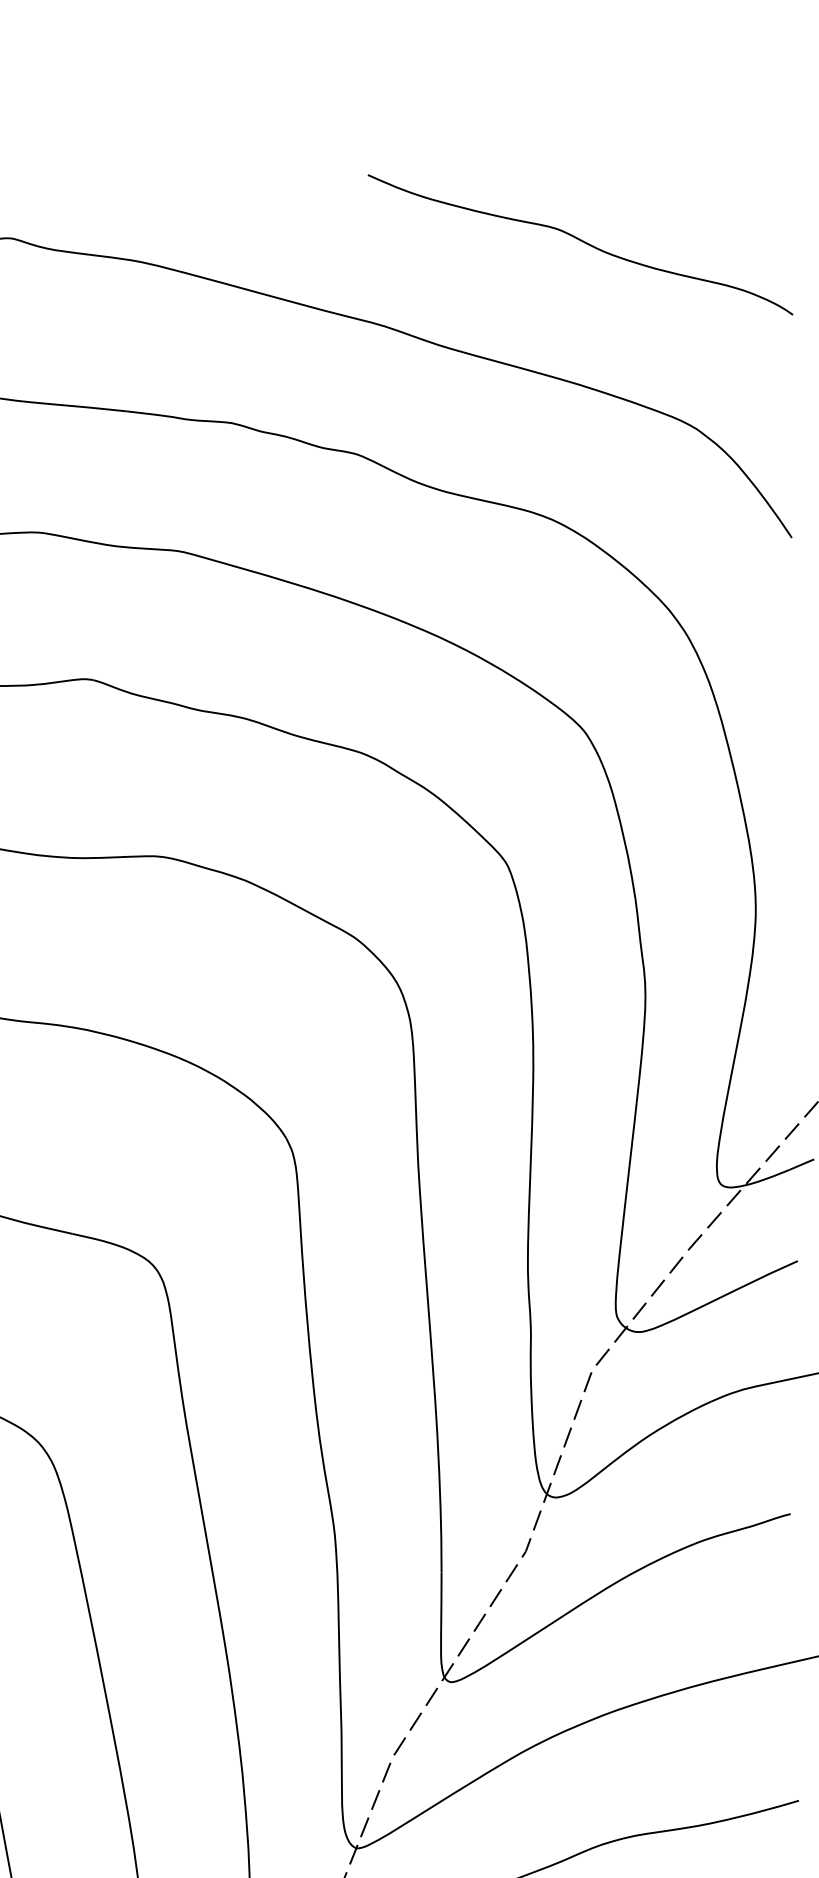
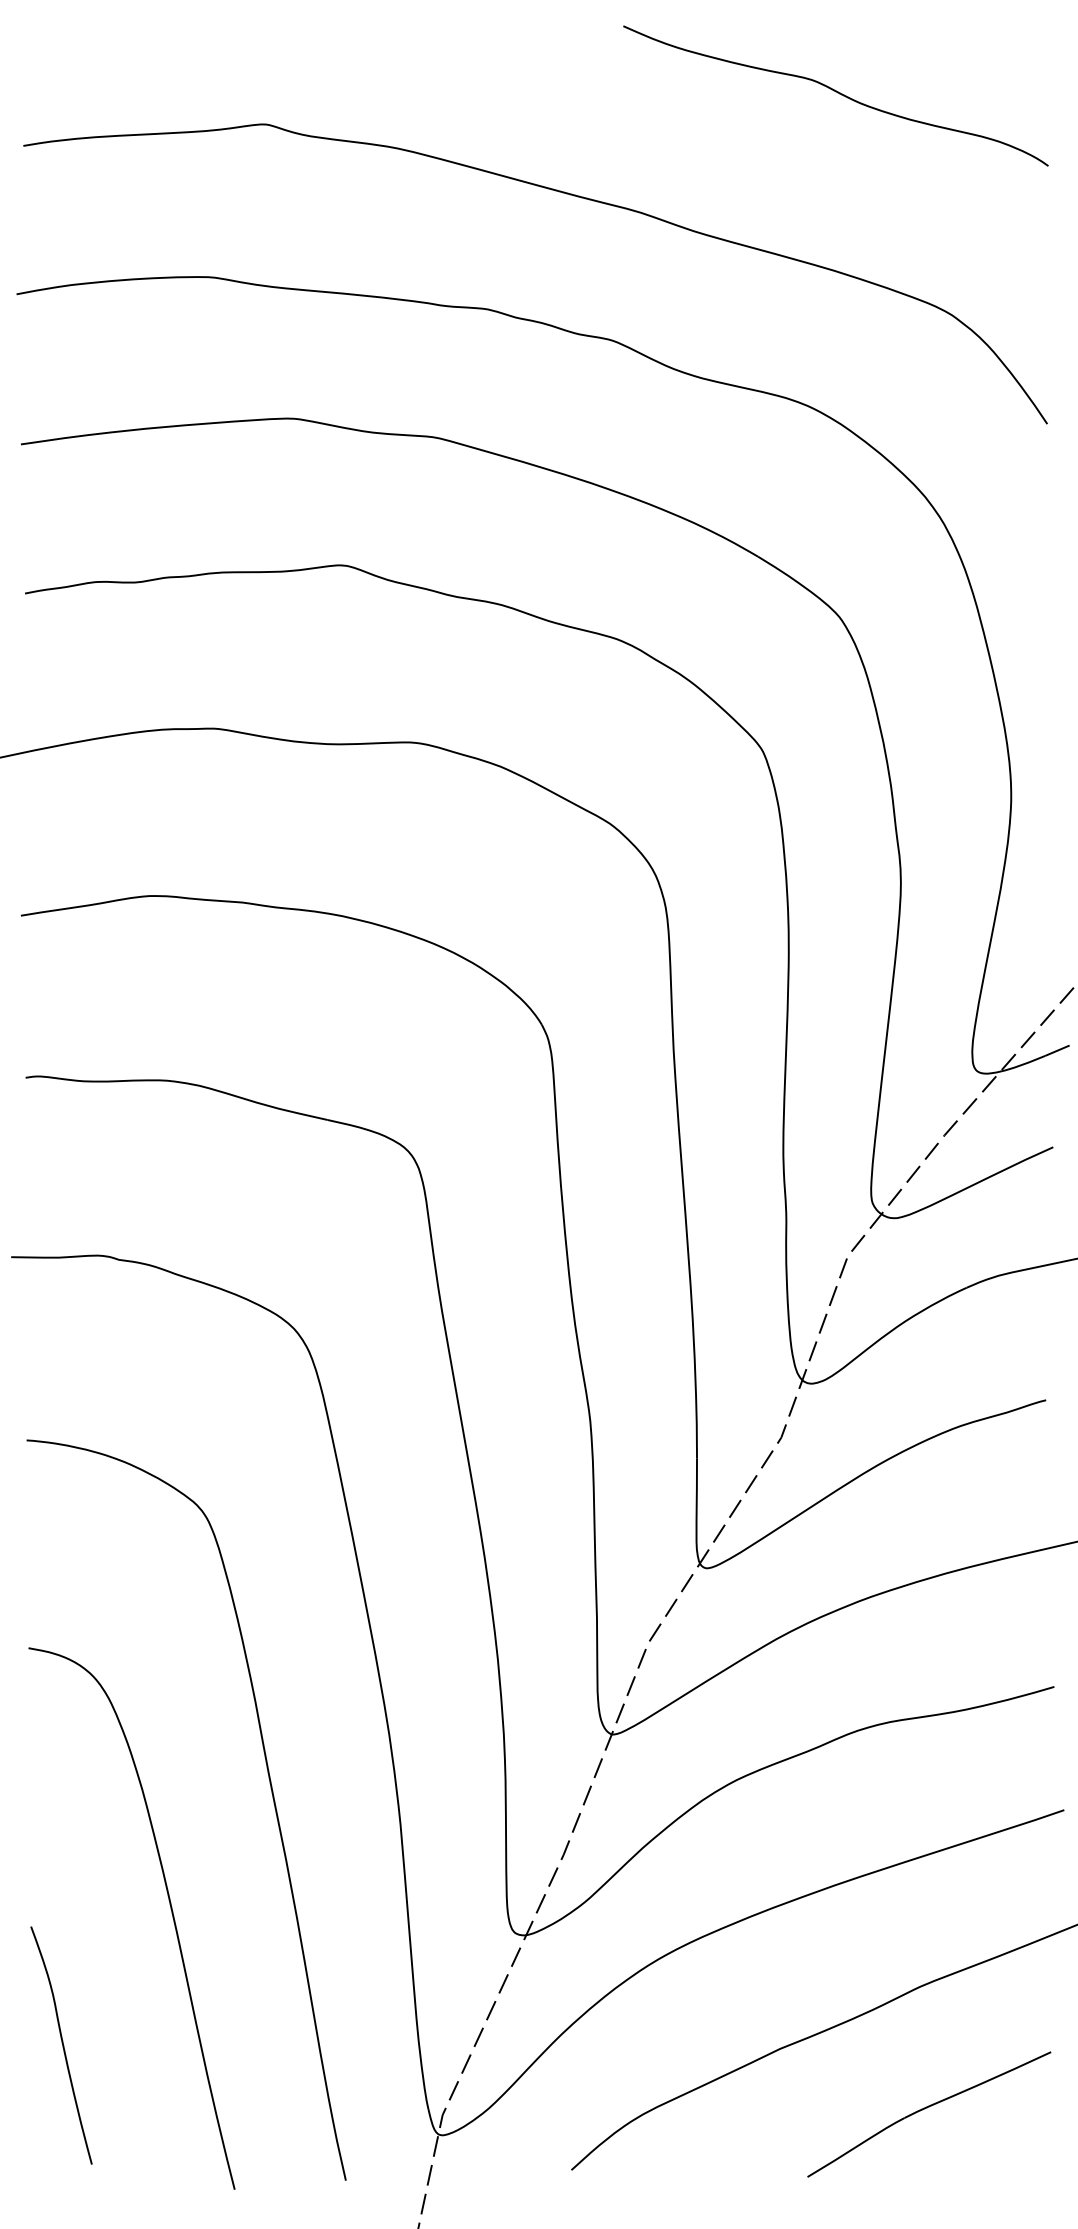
curve: (582, 242) -> (837, 93), moved

